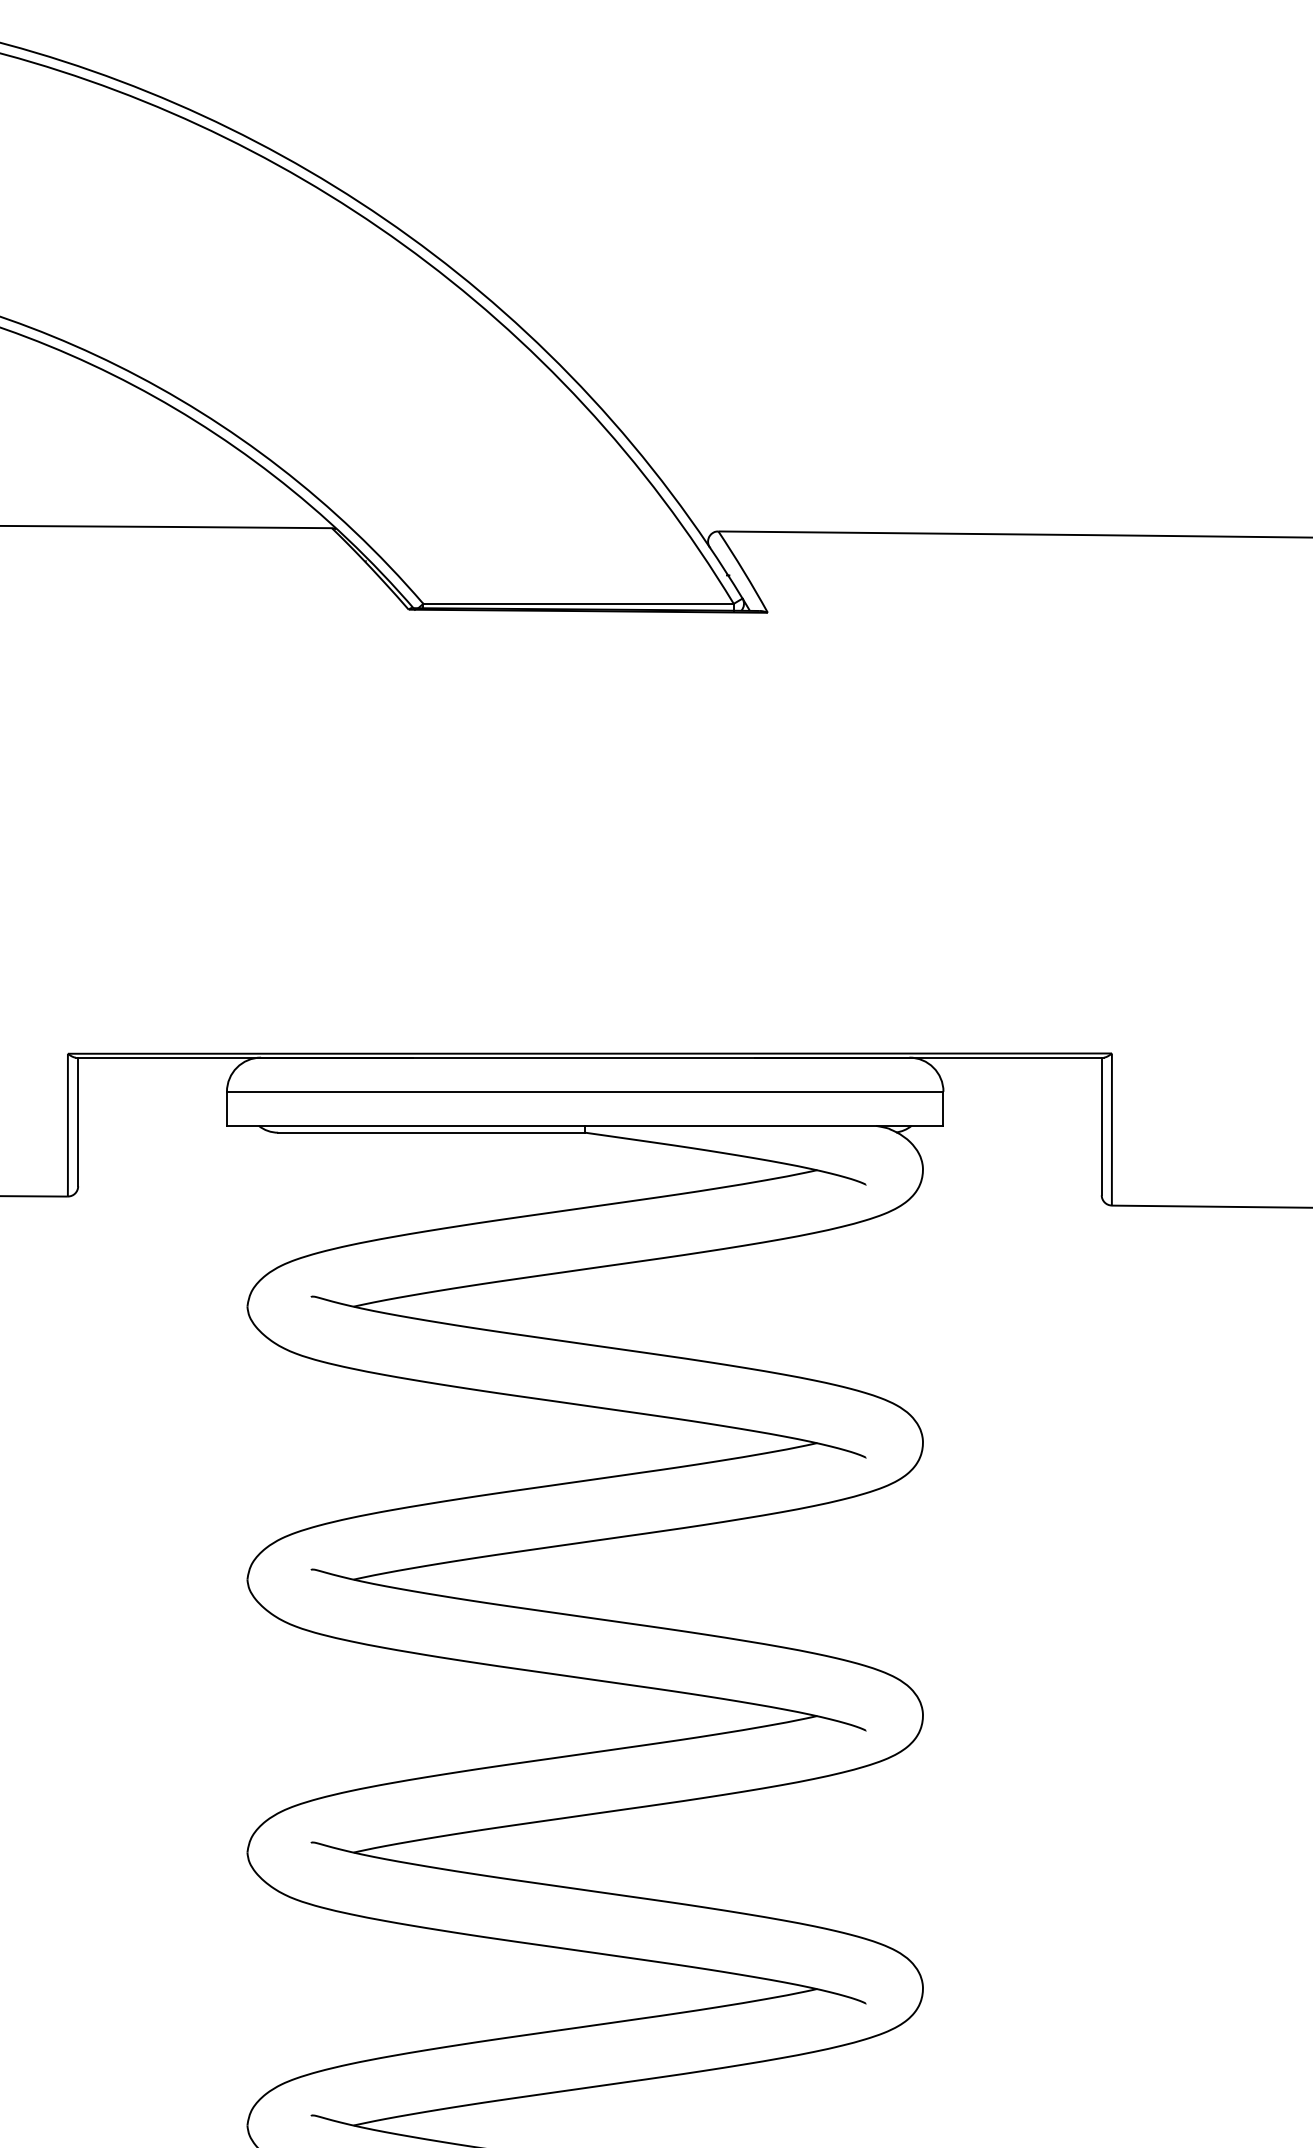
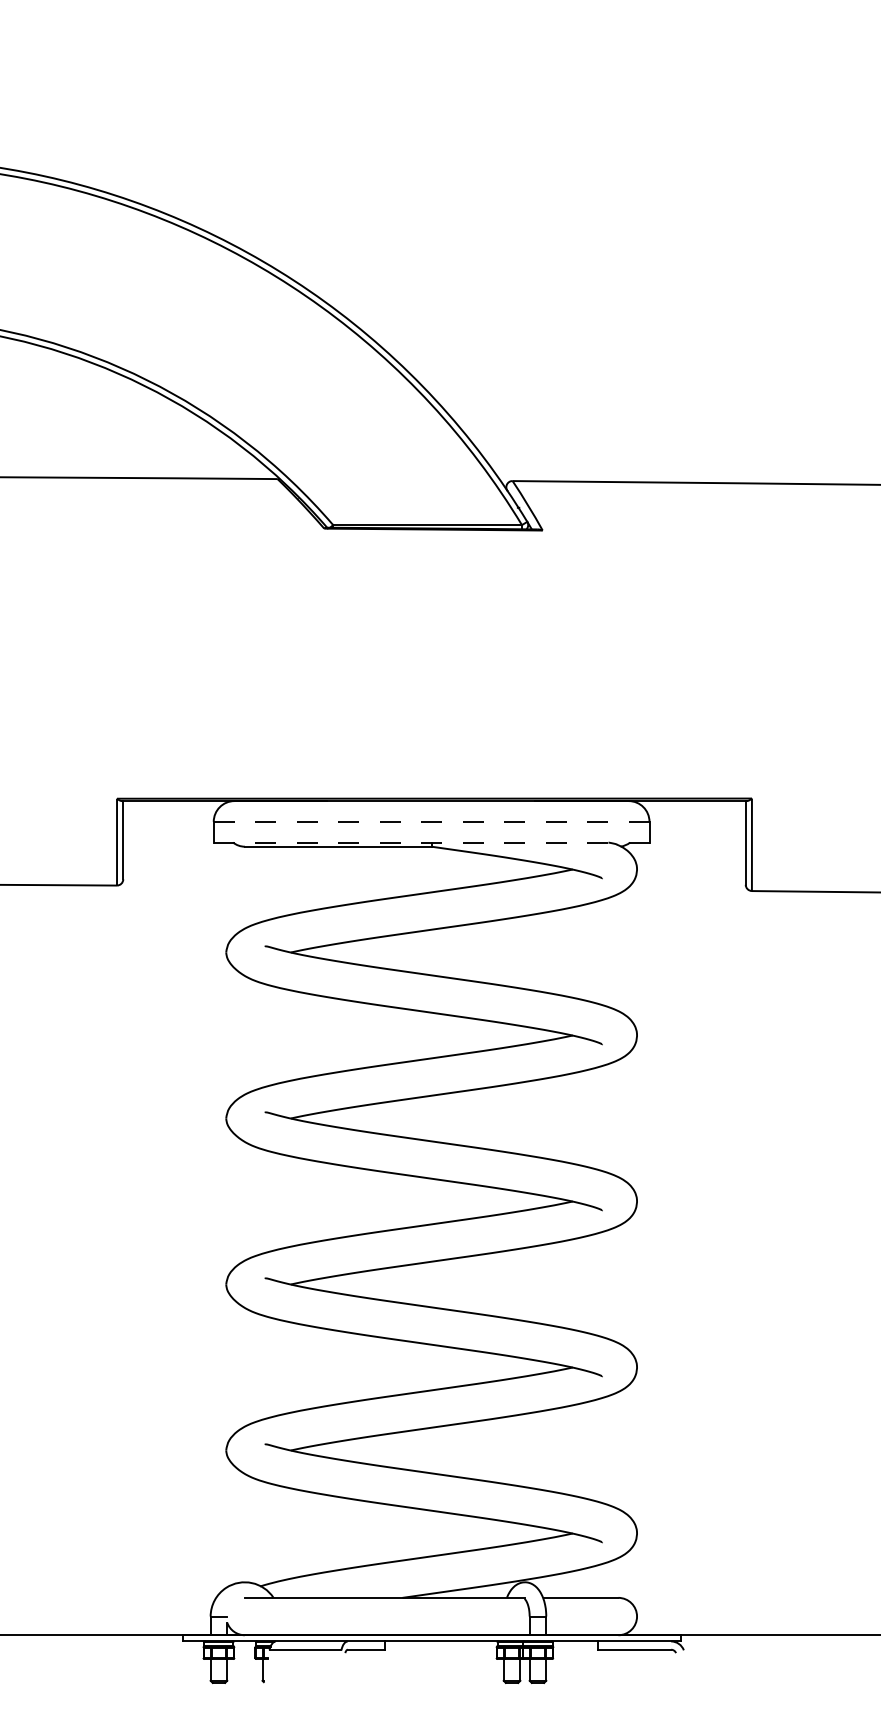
line: (585, 1091) -> (431, 821), solid -> dashed
line: (585, 1125) -> (431, 842), solid -> dashed

